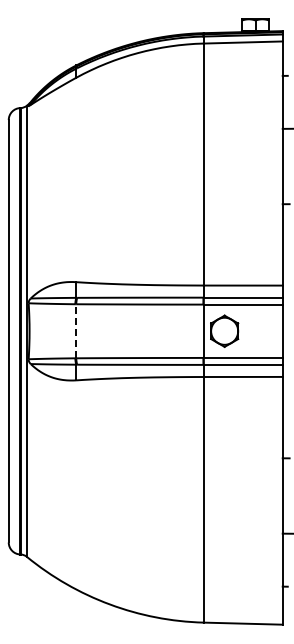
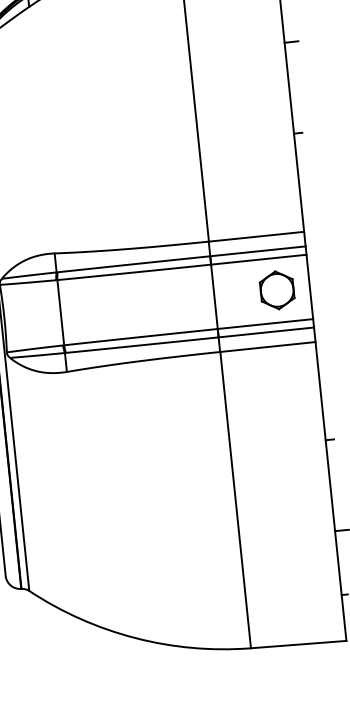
line: (76, 330) -> (60, 311), dashed -> solid
part: (224, 330) -> (276, 289), moved

